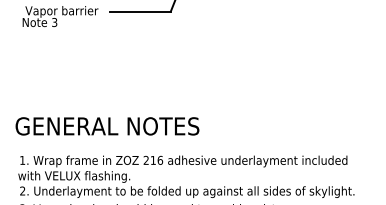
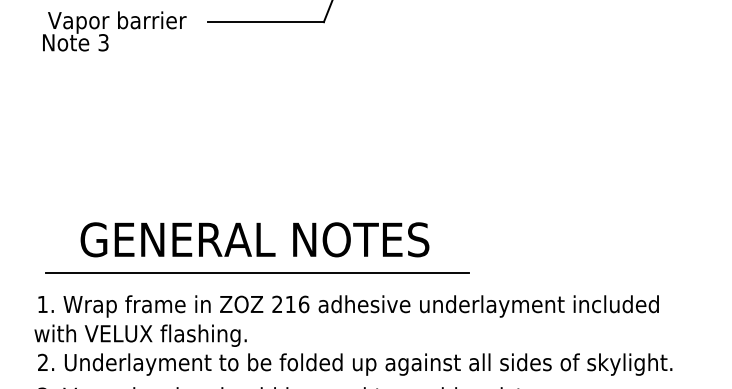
text: (107, 126) -> (255, 240), moved
line: (135, 143) -> (256, 272), added

